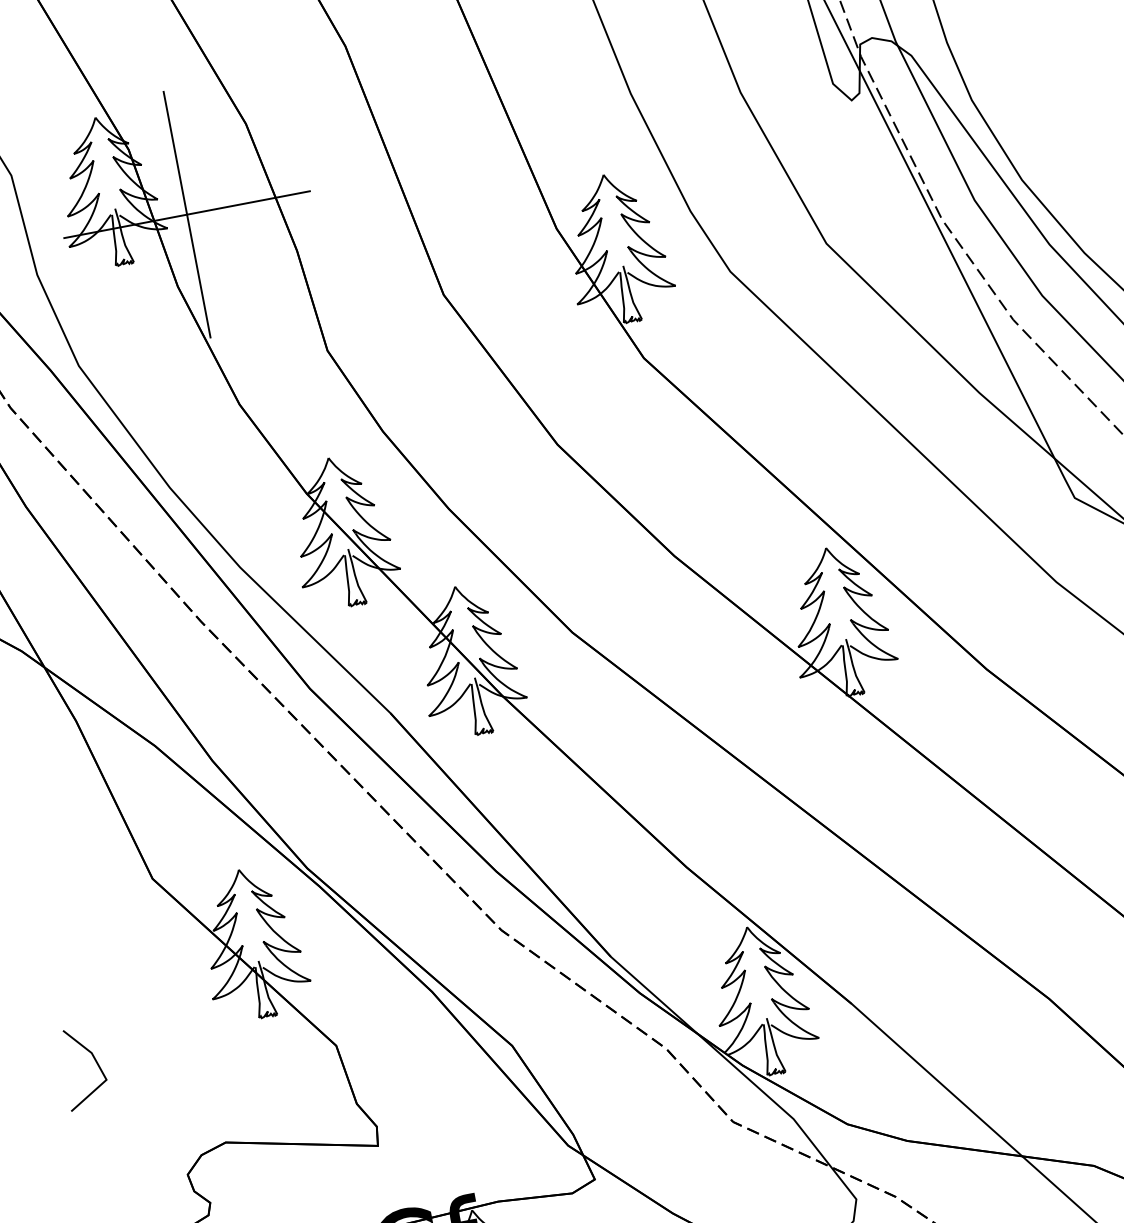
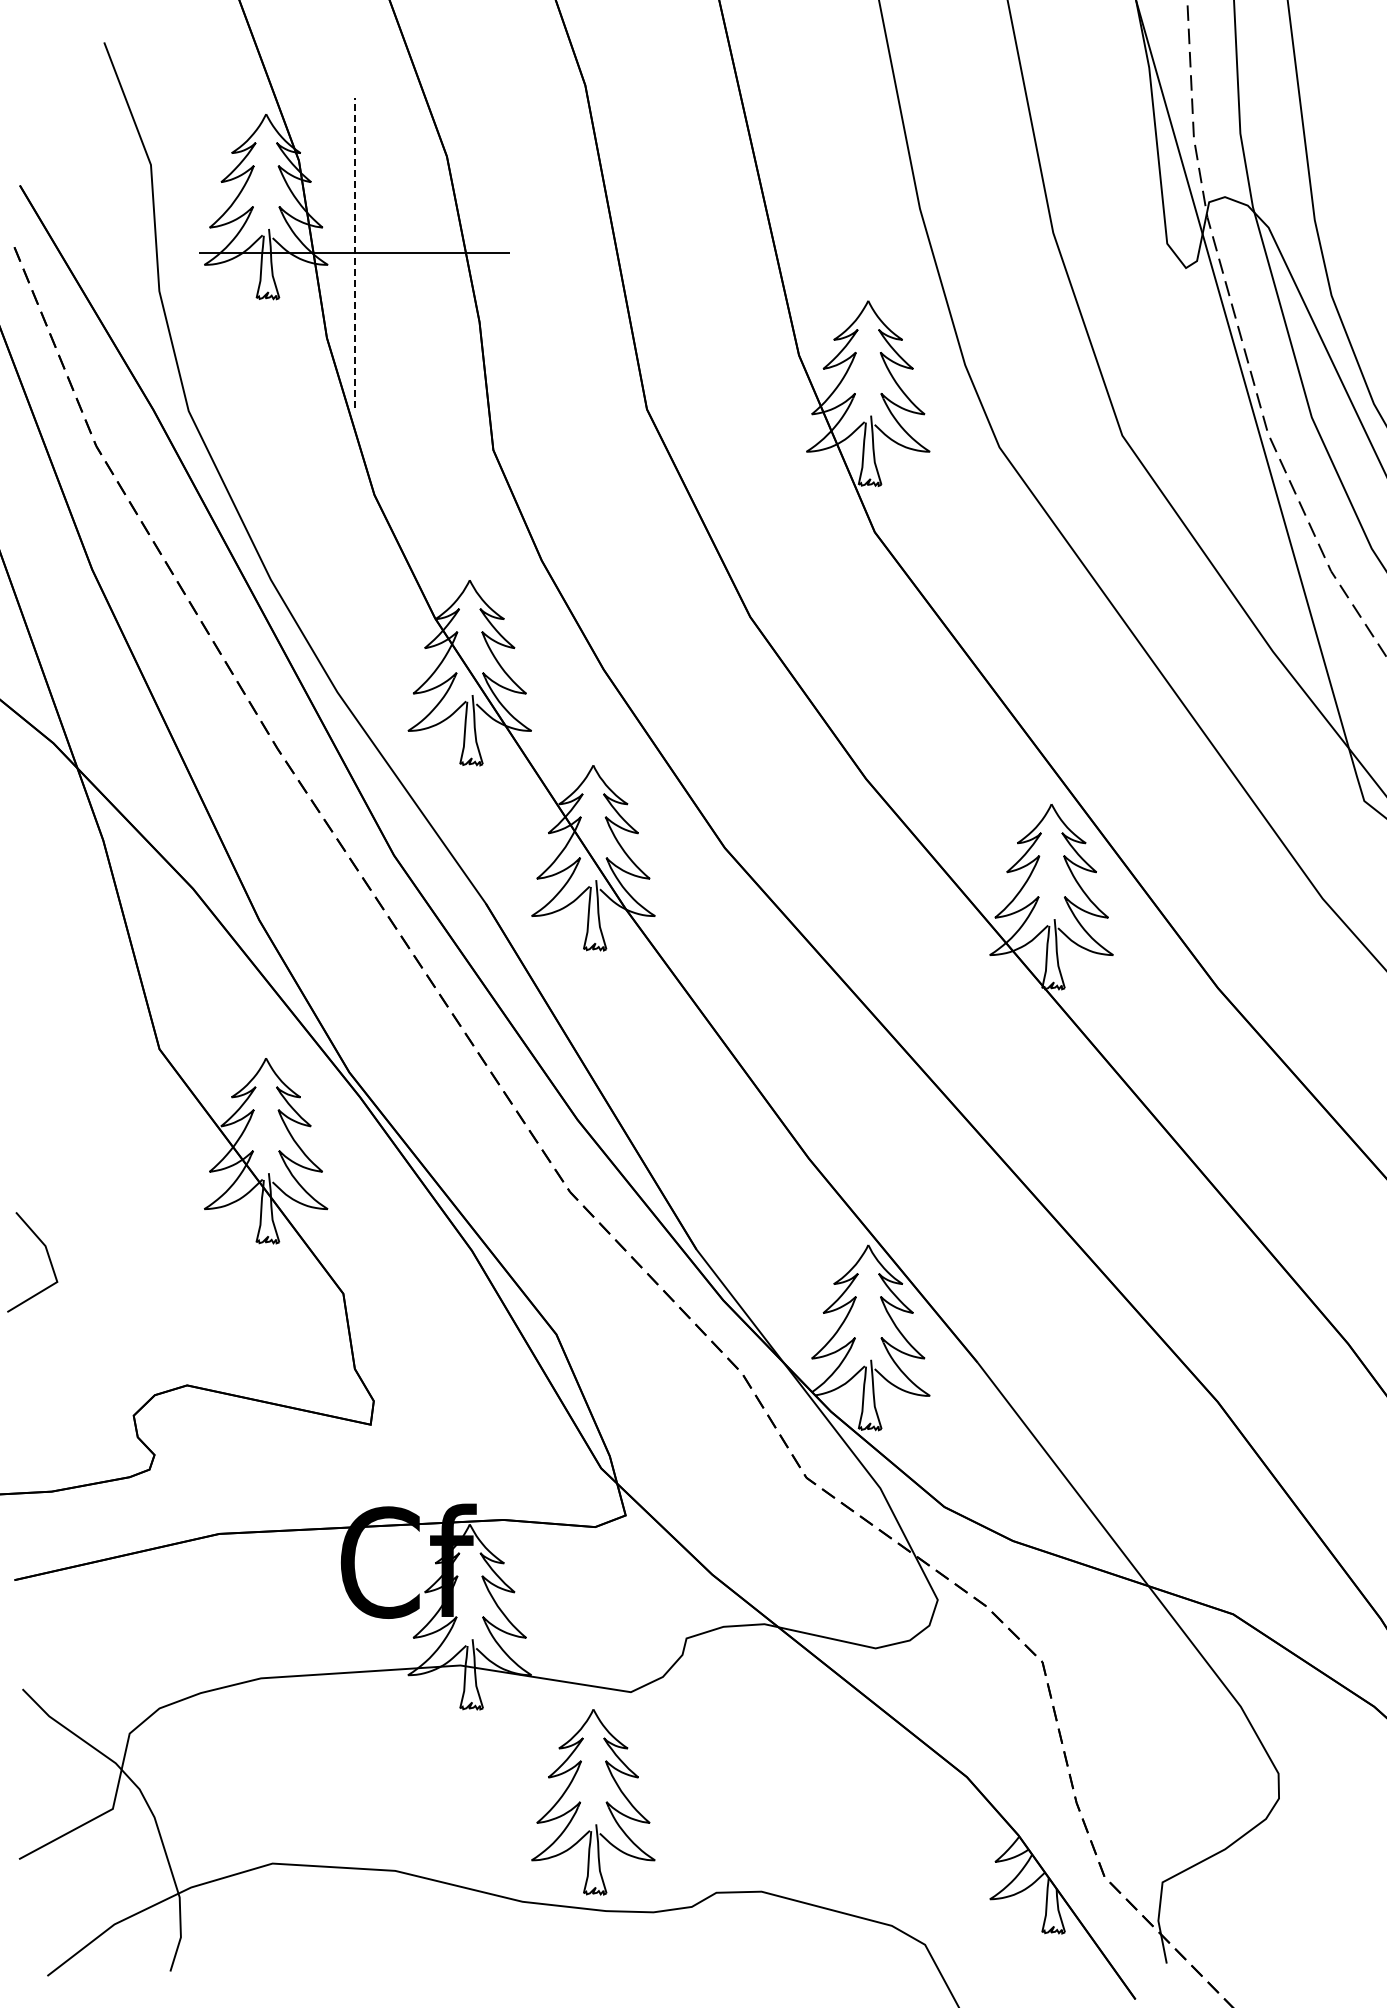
line: (186, 214) -> (354, 252), solid -> dashed

